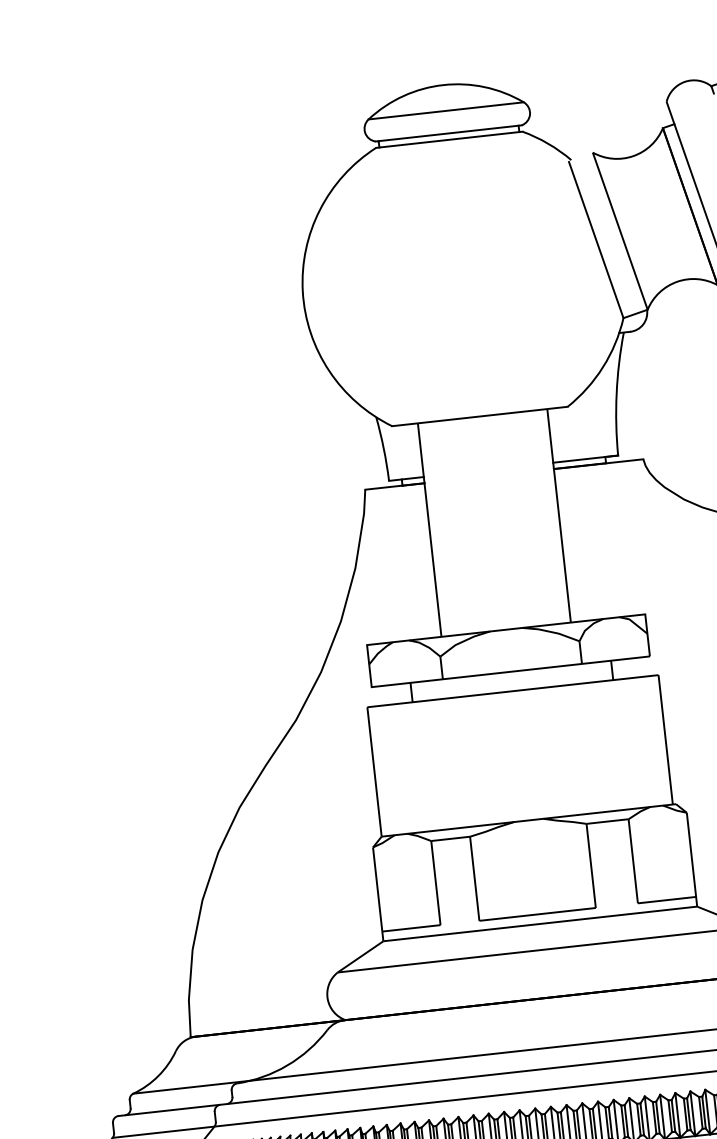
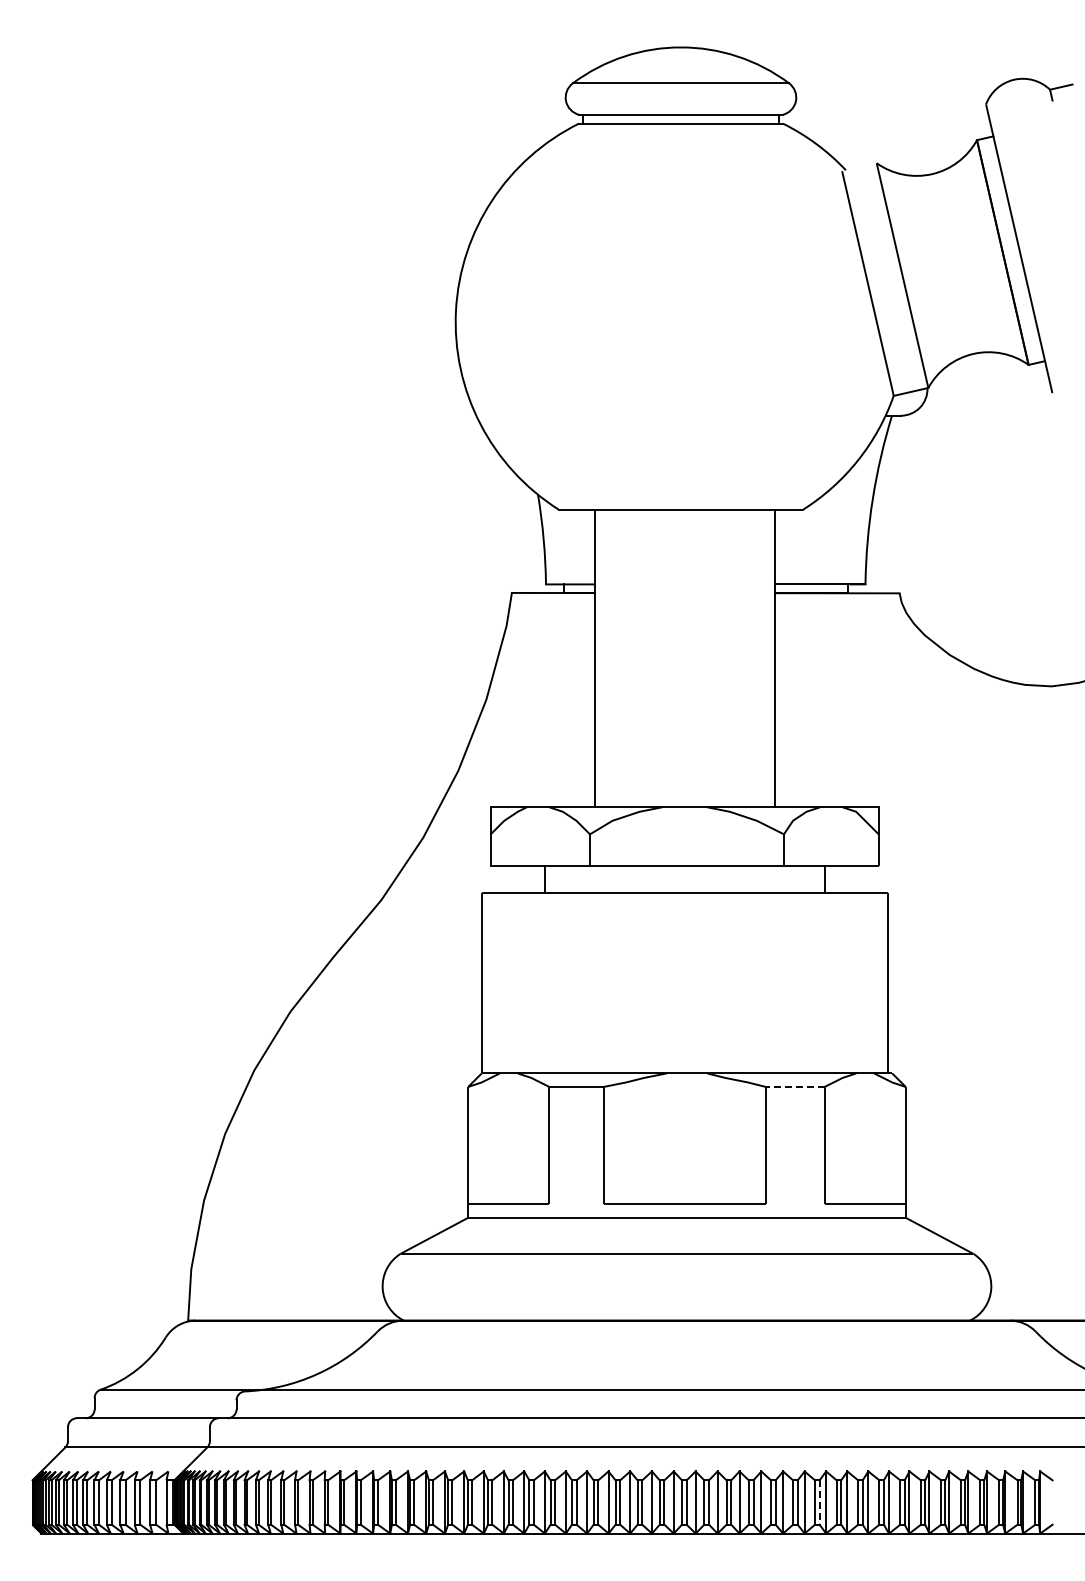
line: (607, 821) -> (794, 1086), solid -> dashed
line: (657, 1118) -> (819, 1503), solid -> dashed

